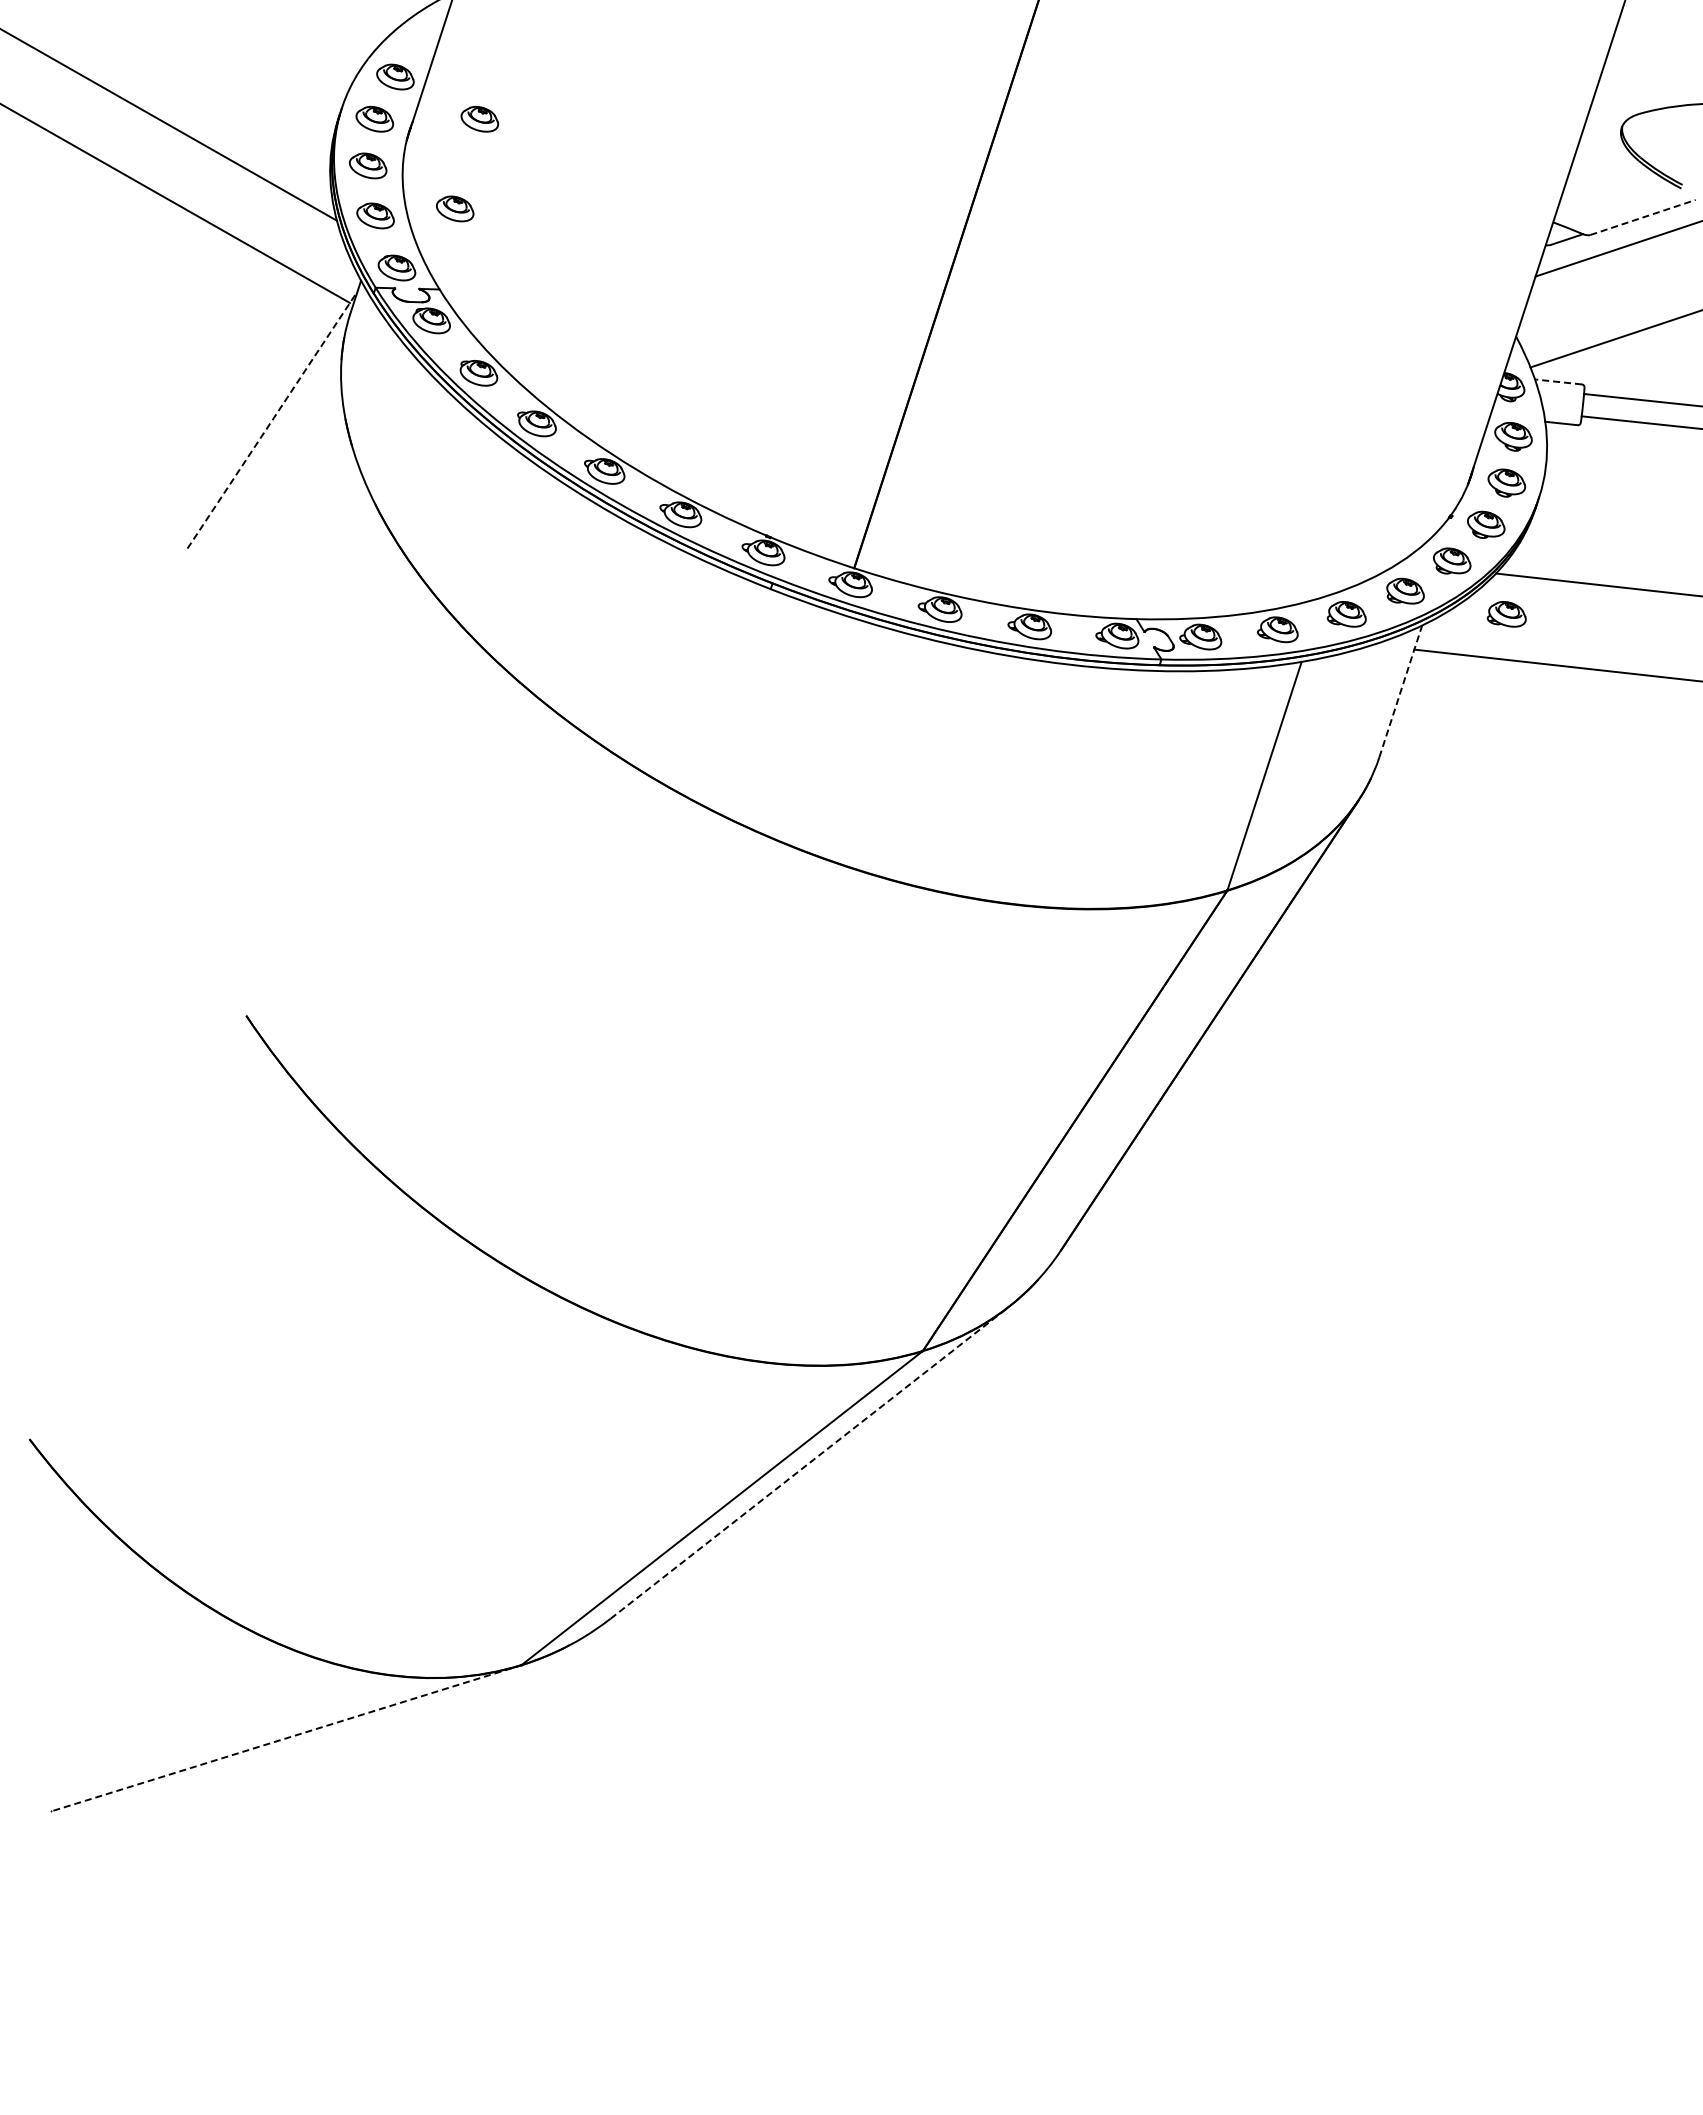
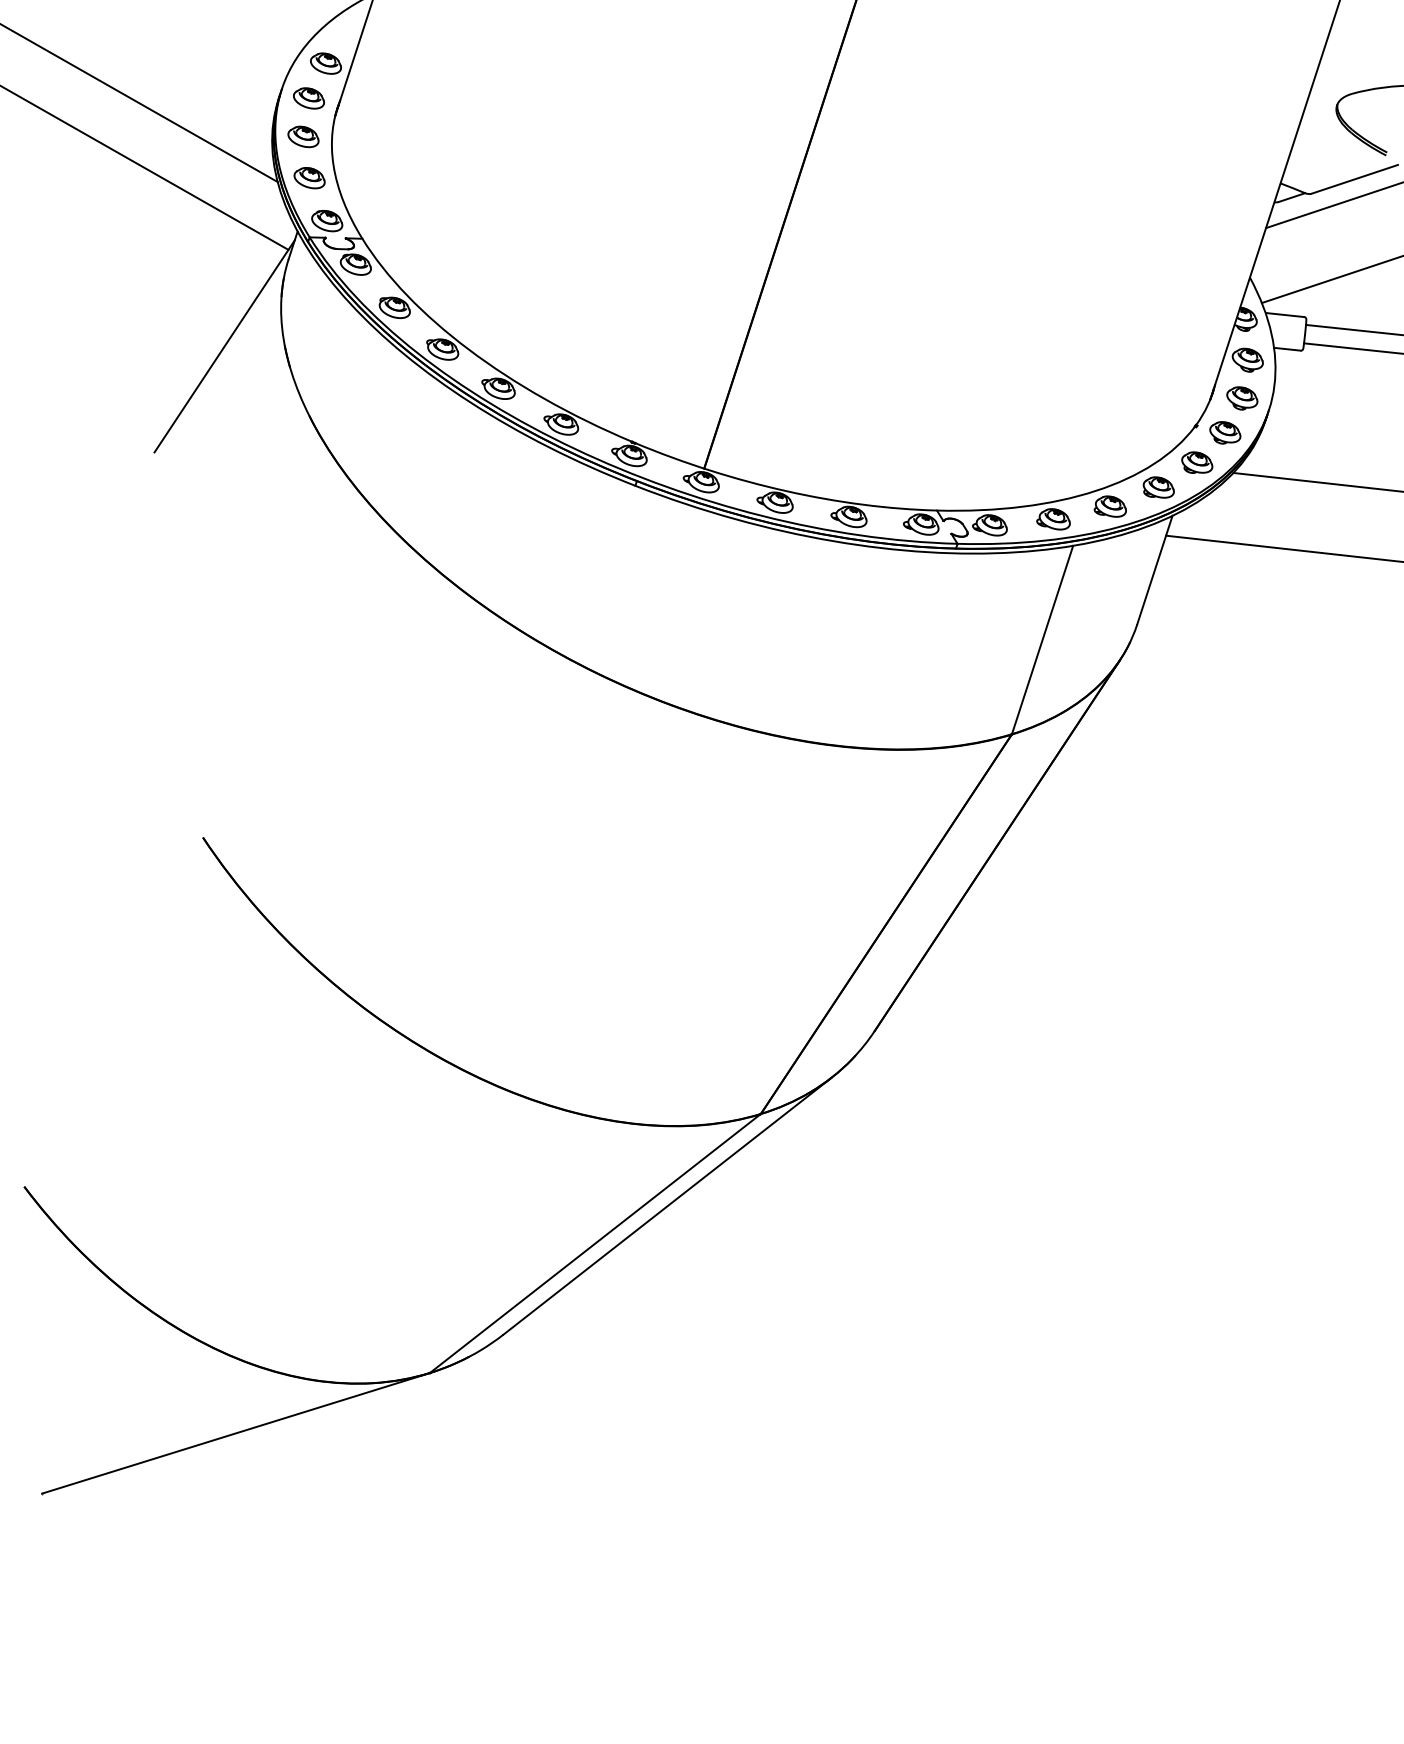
part: (479, 119) -> (395, 98), removed
part: (455, 208) -> (375, 171), removed
line: (1642, 217) -> (1354, 179), dashed -> solid
line: (1559, 382) -> (1285, 315), dashed -> solid
line: (272, 419) -> (224, 345), dashed -> solid
part: (1506, 614) -> (1242, 506), removed
line: (1400, 690) -> (1154, 569), dashed -> solid
line: (809, 1462) -> (667, 1205), dashed -> solid
line: (286, 1738) -> (236, 1433), dashed -> solid

